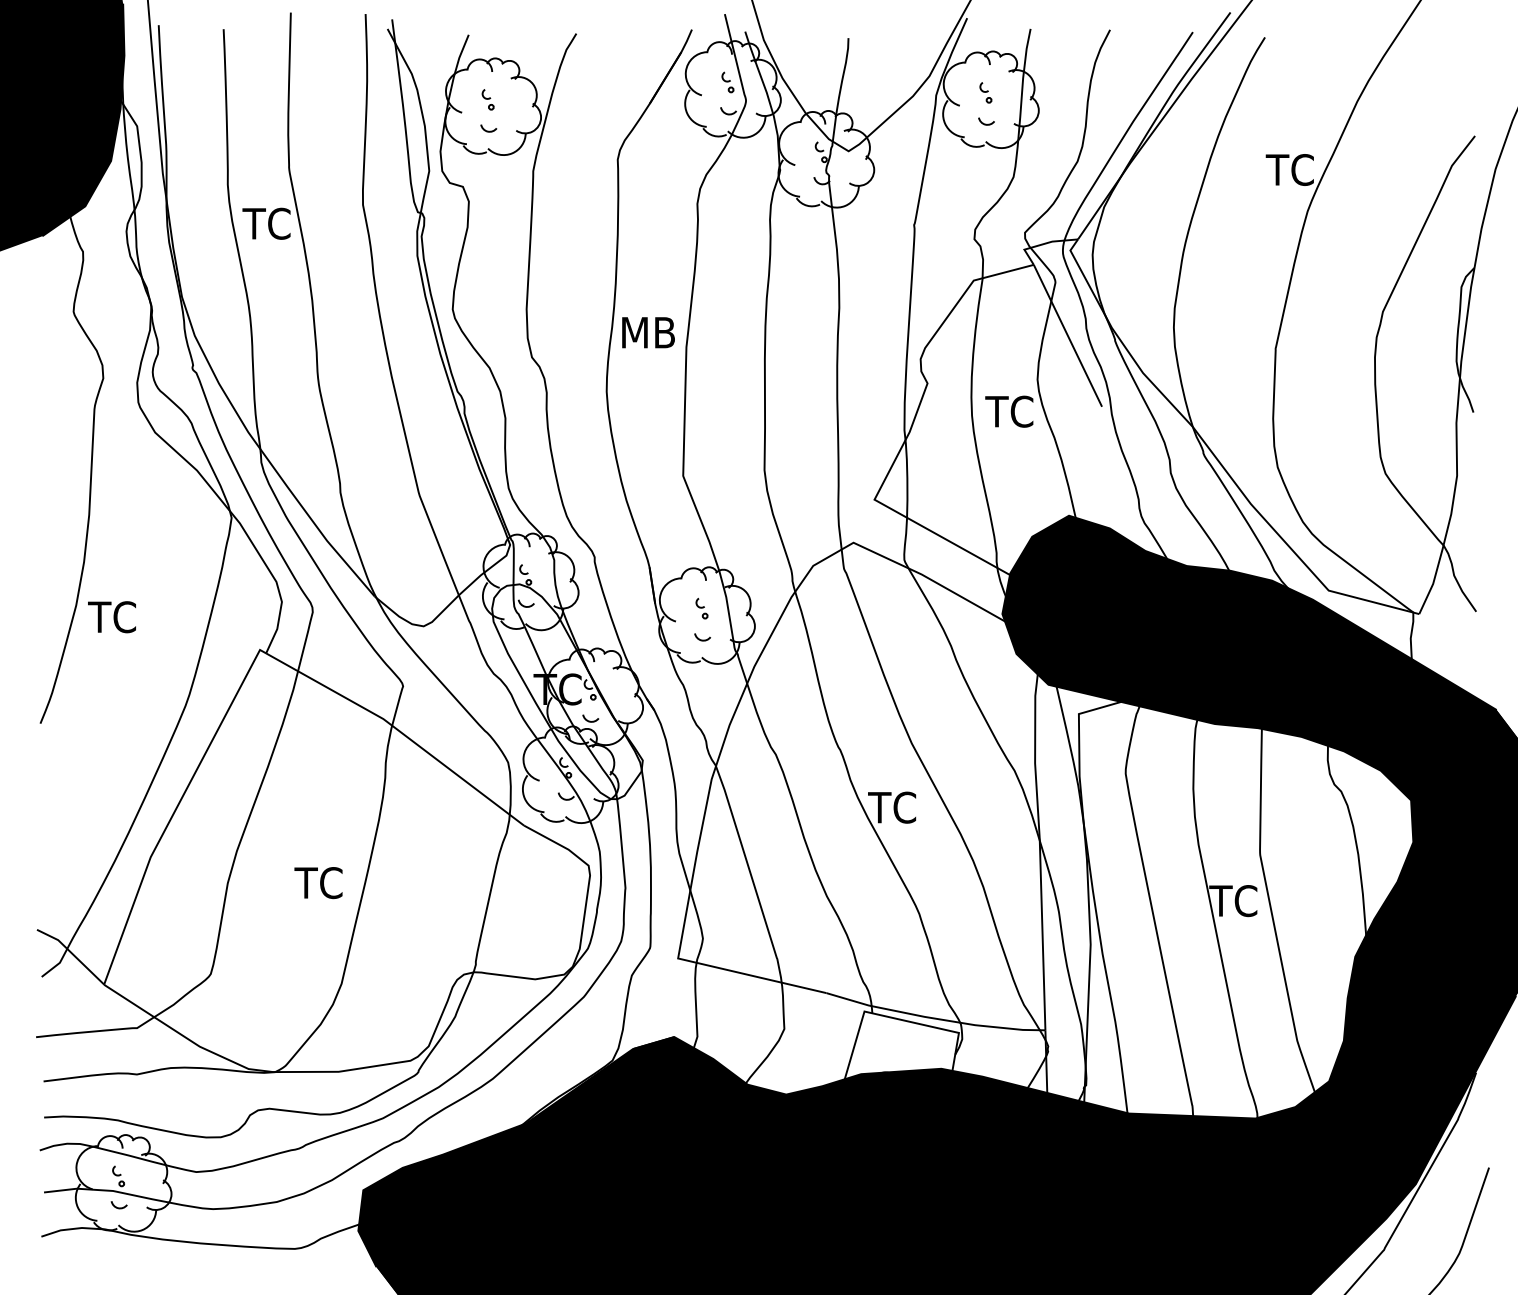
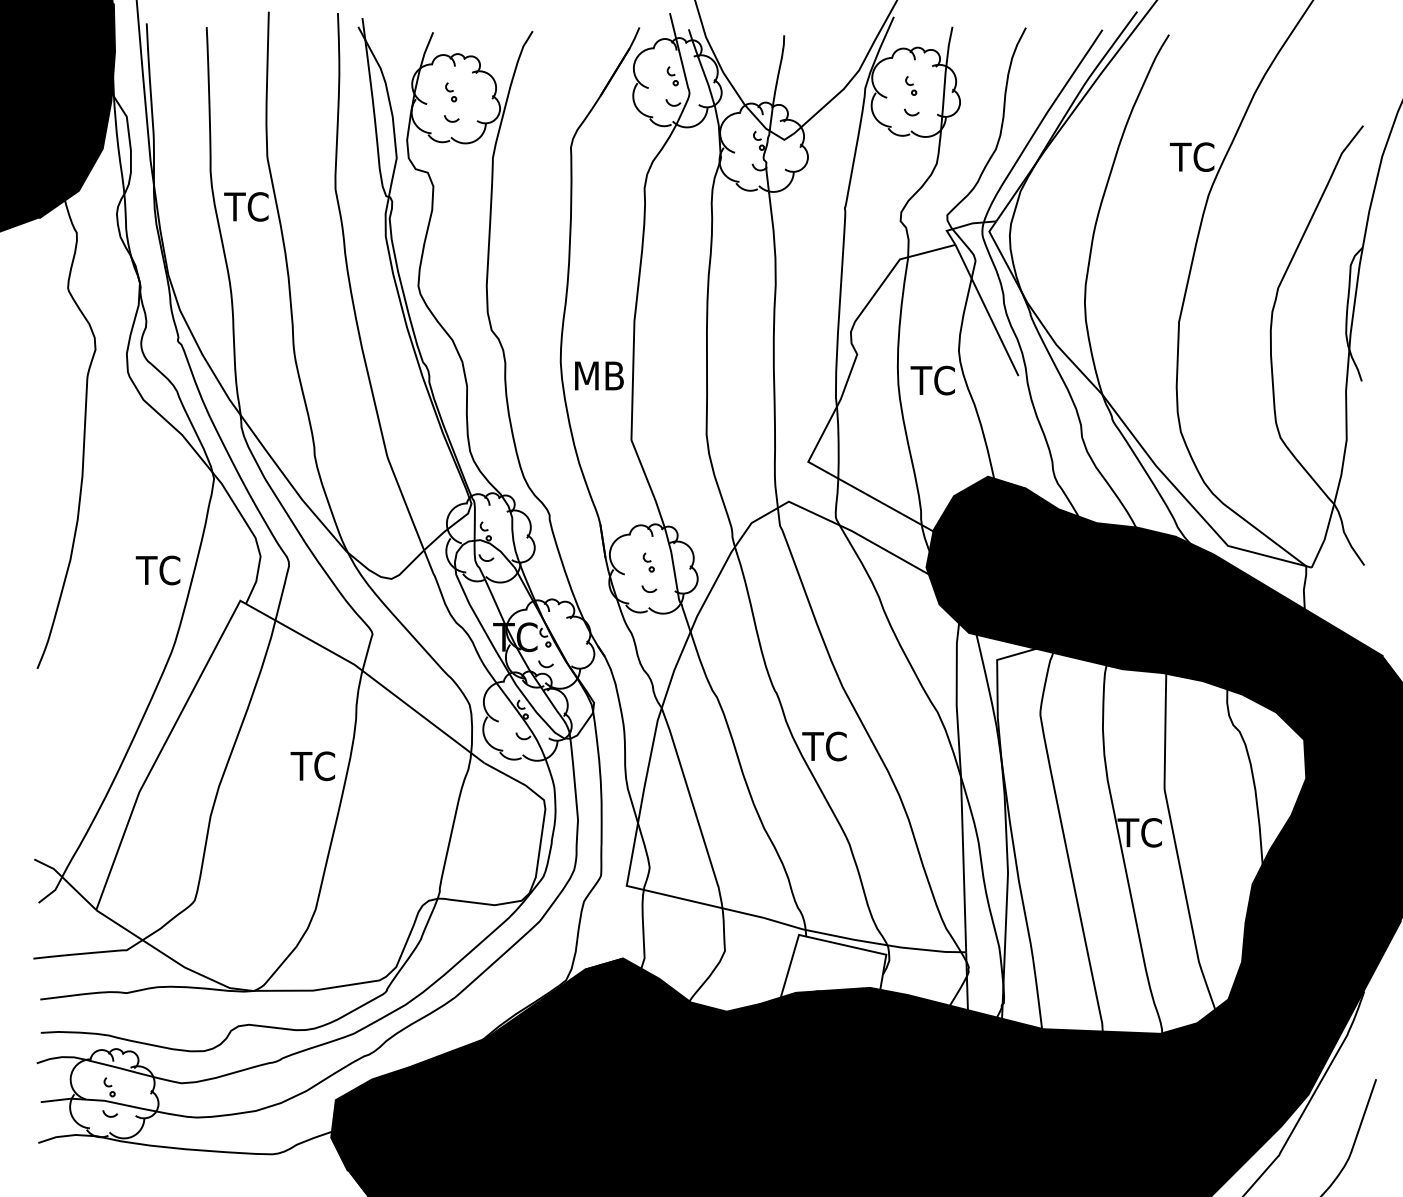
text: (648, 332) -> (599, 375), moved
text: (111, 617) -> (157, 570), moved
text: (318, 883) -> (312, 766), moved

